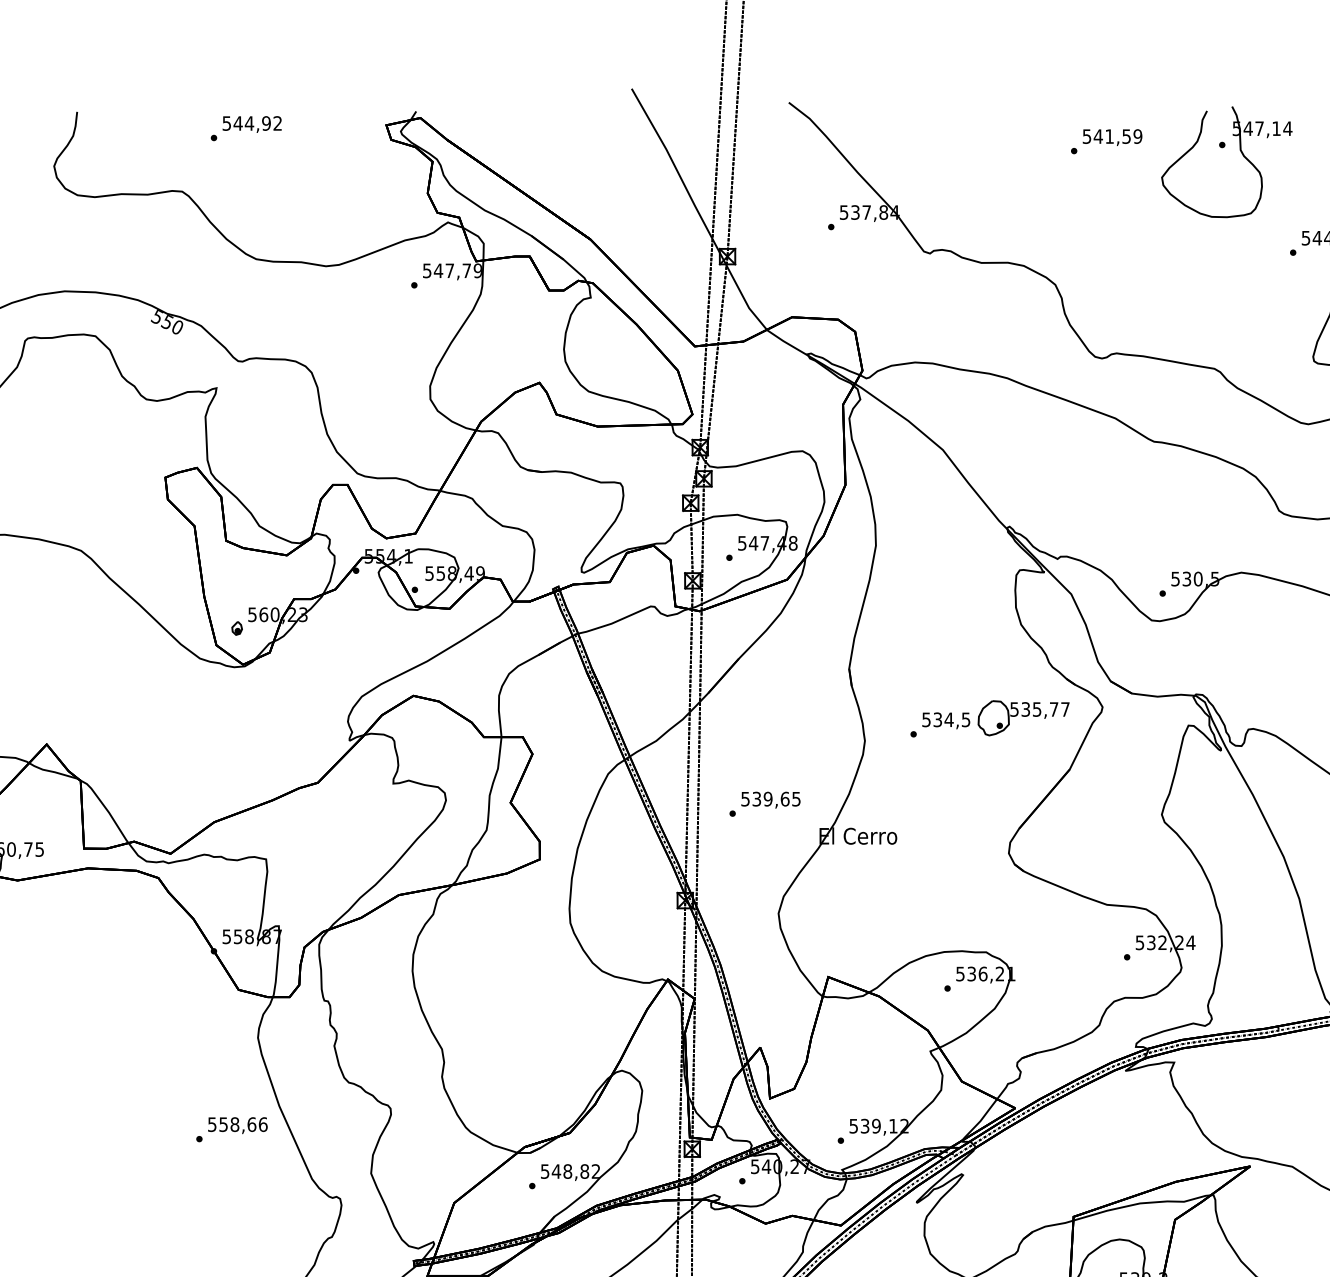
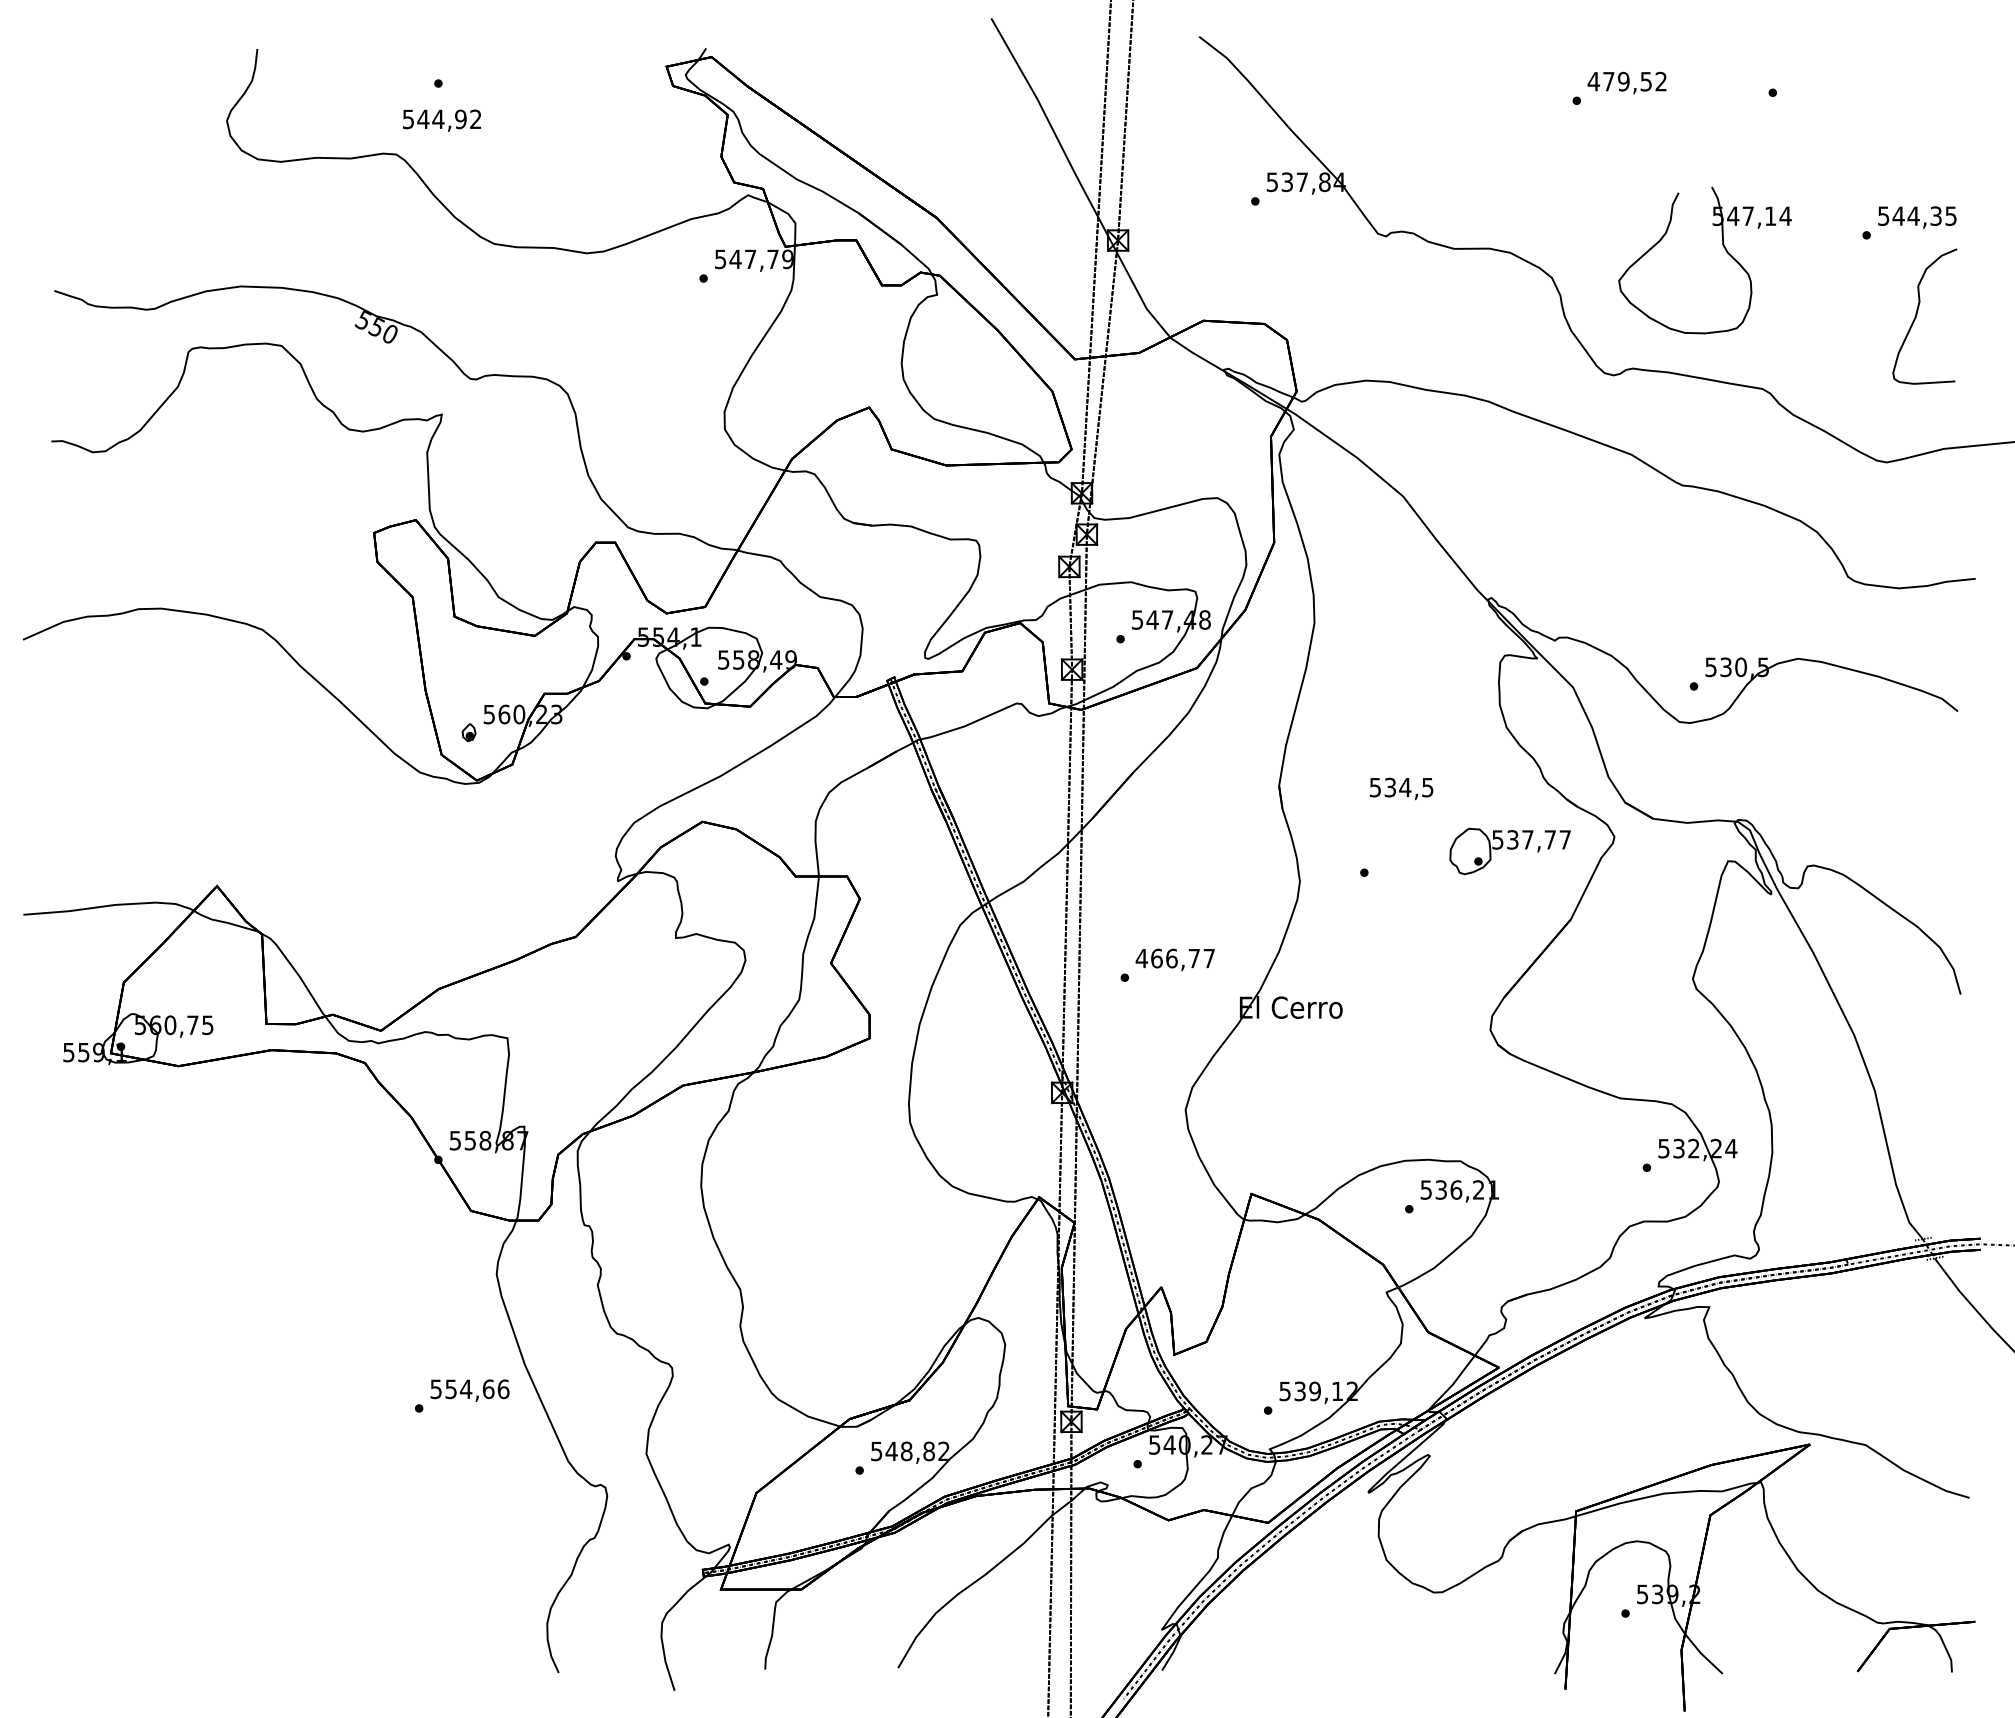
text: (251, 124) -> (441, 120), moved
text: (1112, 136) -> (1627, 81), 541,59 -> 479,52
part: (1241, 153) -> (1724, 249), moved
text: (1036, 709) -> (1527, 839), 535,77 -> 537,77
text: (946, 720) -> (1401, 788), moved
text: (770, 799) -> (1174, 958), 539,65 -> 466,77
text: (234, 1124) -> (465, 1389), 558,66 -> 554,66

